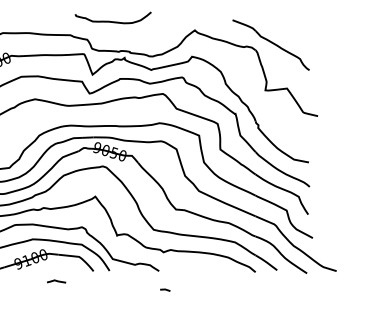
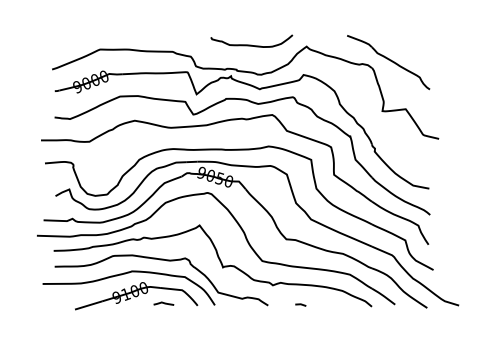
curve: (112, 20) -> (251, 44), moved
curve: (56, 281) -> (163, 303), moved
line: (165, 289) -> (300, 304), moved

